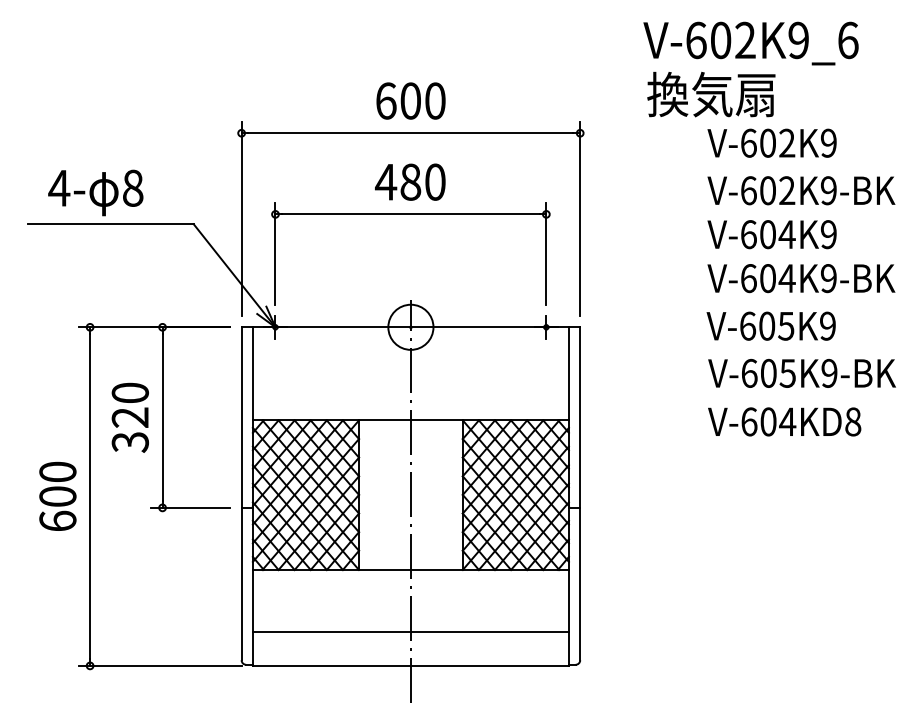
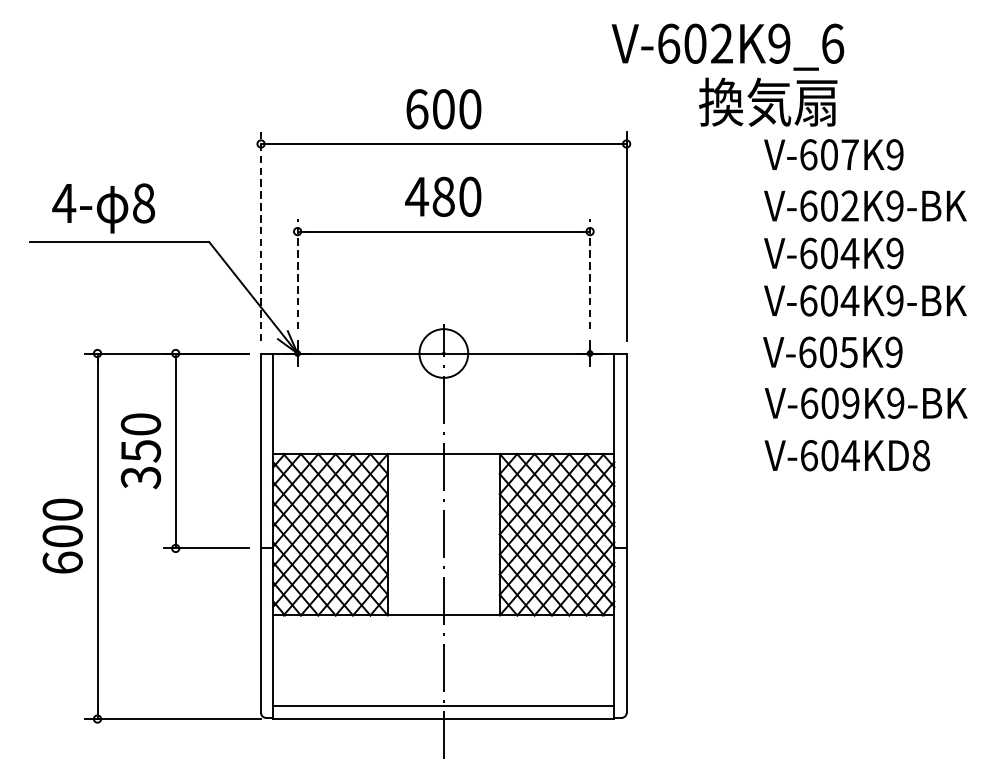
text: (750, 43) -> (727, 47), moved
text: (787, 142) -> (850, 153), V-602K9 -> V-607K9
line: (241, 218) -> (260, 236), solid -> dashed
line: (275, 253) -> (297, 273), solid -> dashed
line: (546, 253) -> (590, 273), solid -> dashed
text: (787, 372) -> (850, 402), V-605K9-BK -> V-609K9-BK
text: (129, 417) -> (140, 450), 320 -> 350
line: (410, 632) -> (443, 706), moved

